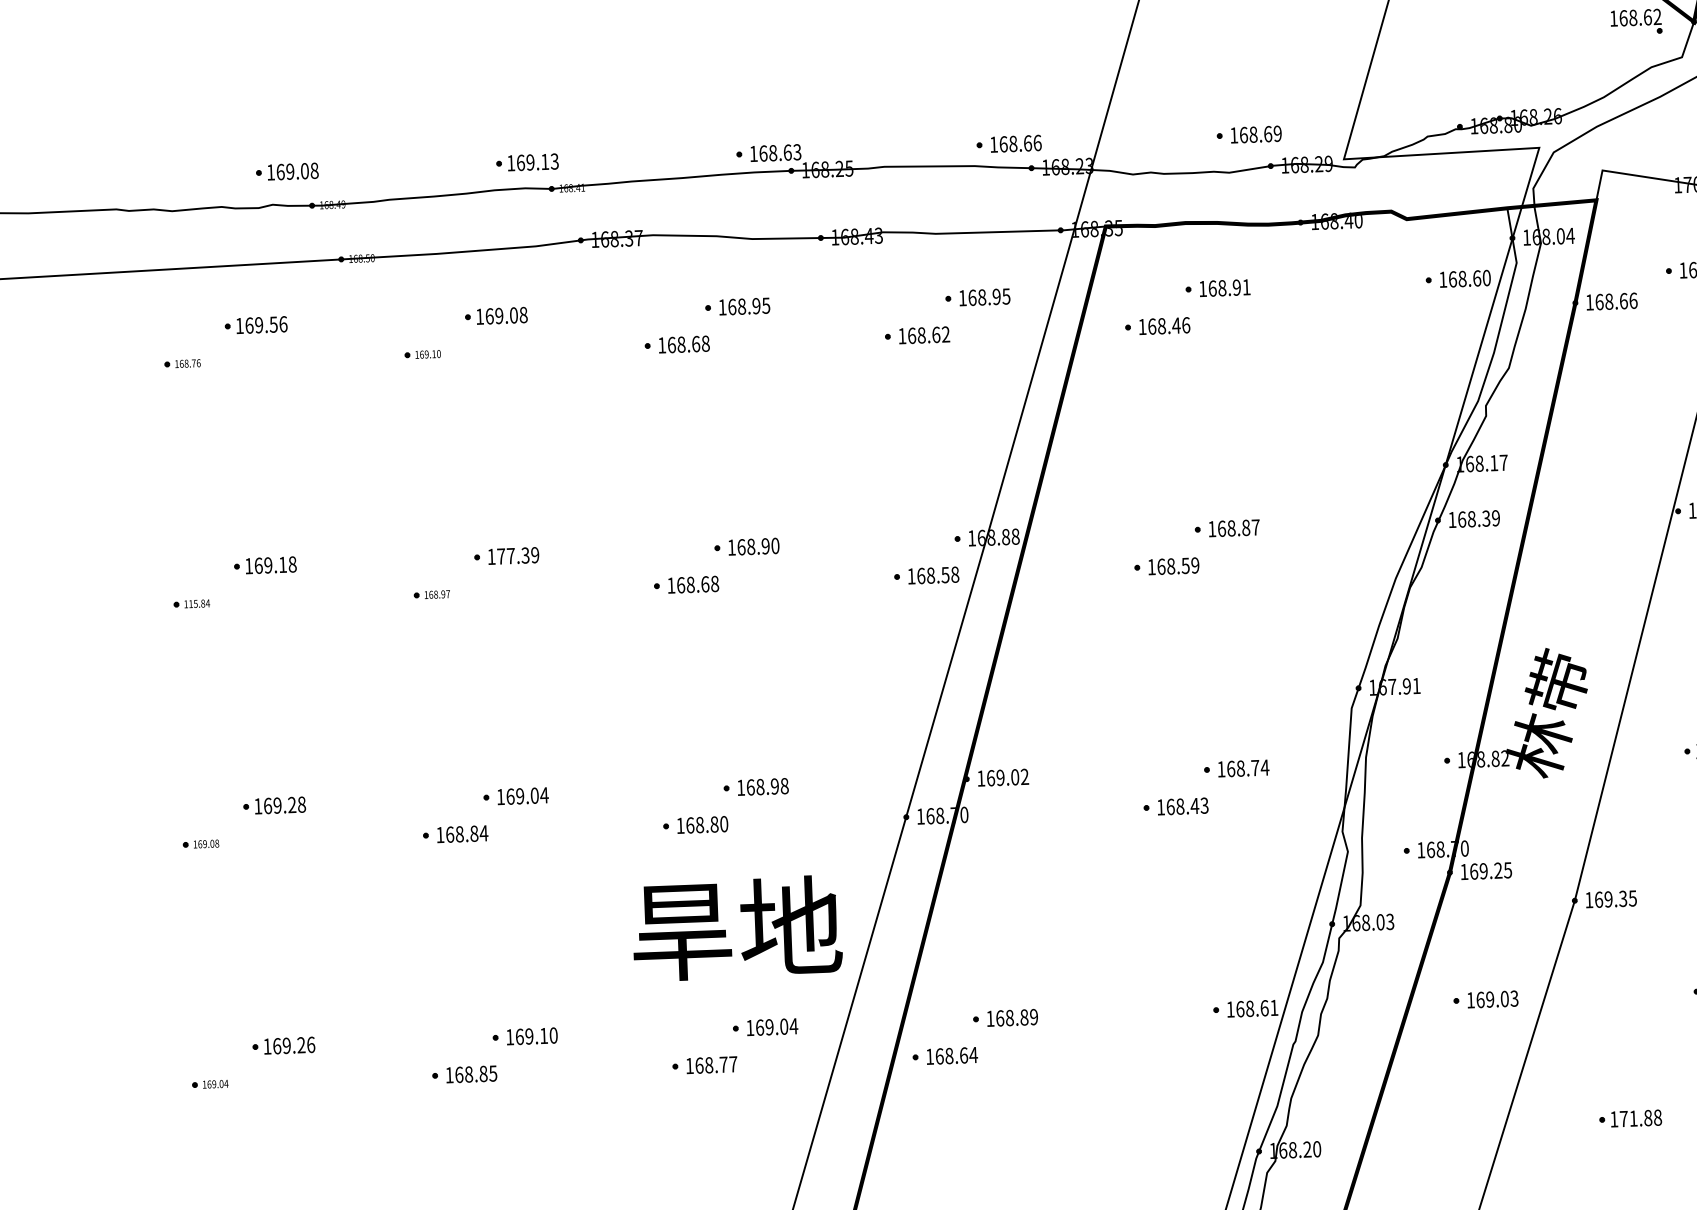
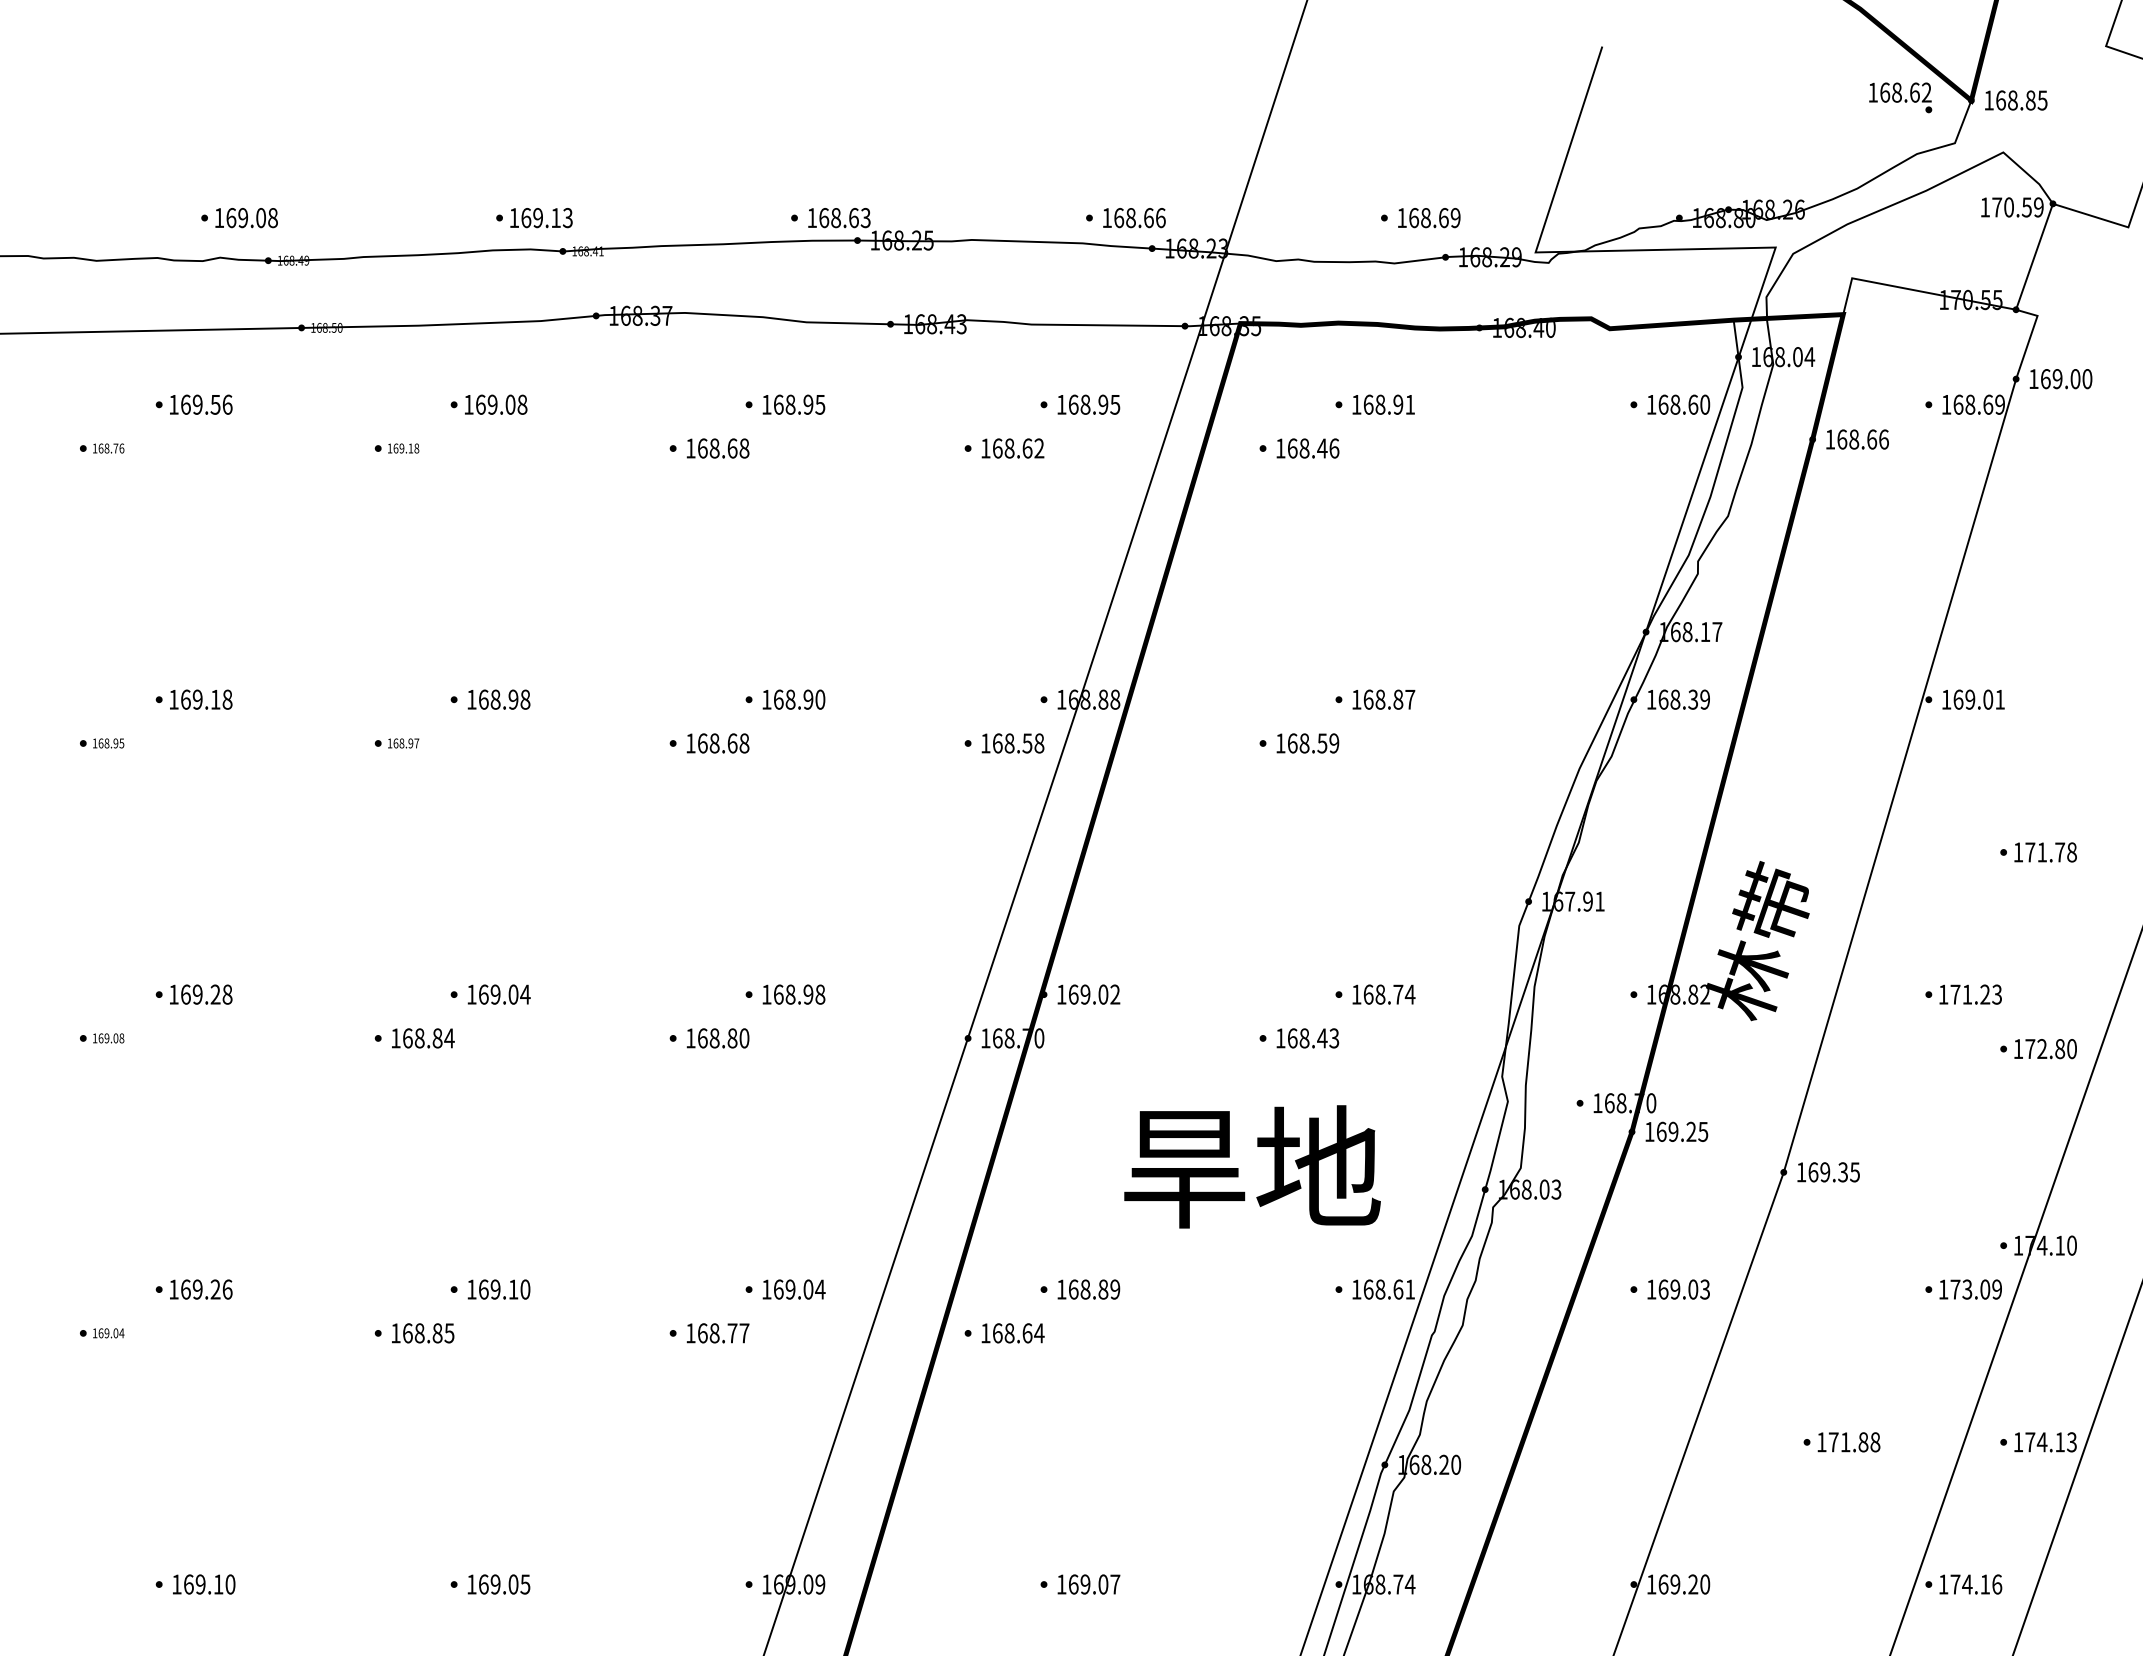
text: (438, 354) -> (416, 448), 169.10 -> 169.18
text: (518, 555) -> (504, 699), 177.39 -> 168.98
text: (199, 603) -> (111, 743), 115.84 -> 168.95
text: (737, 928) -> (1252, 1166), moved

